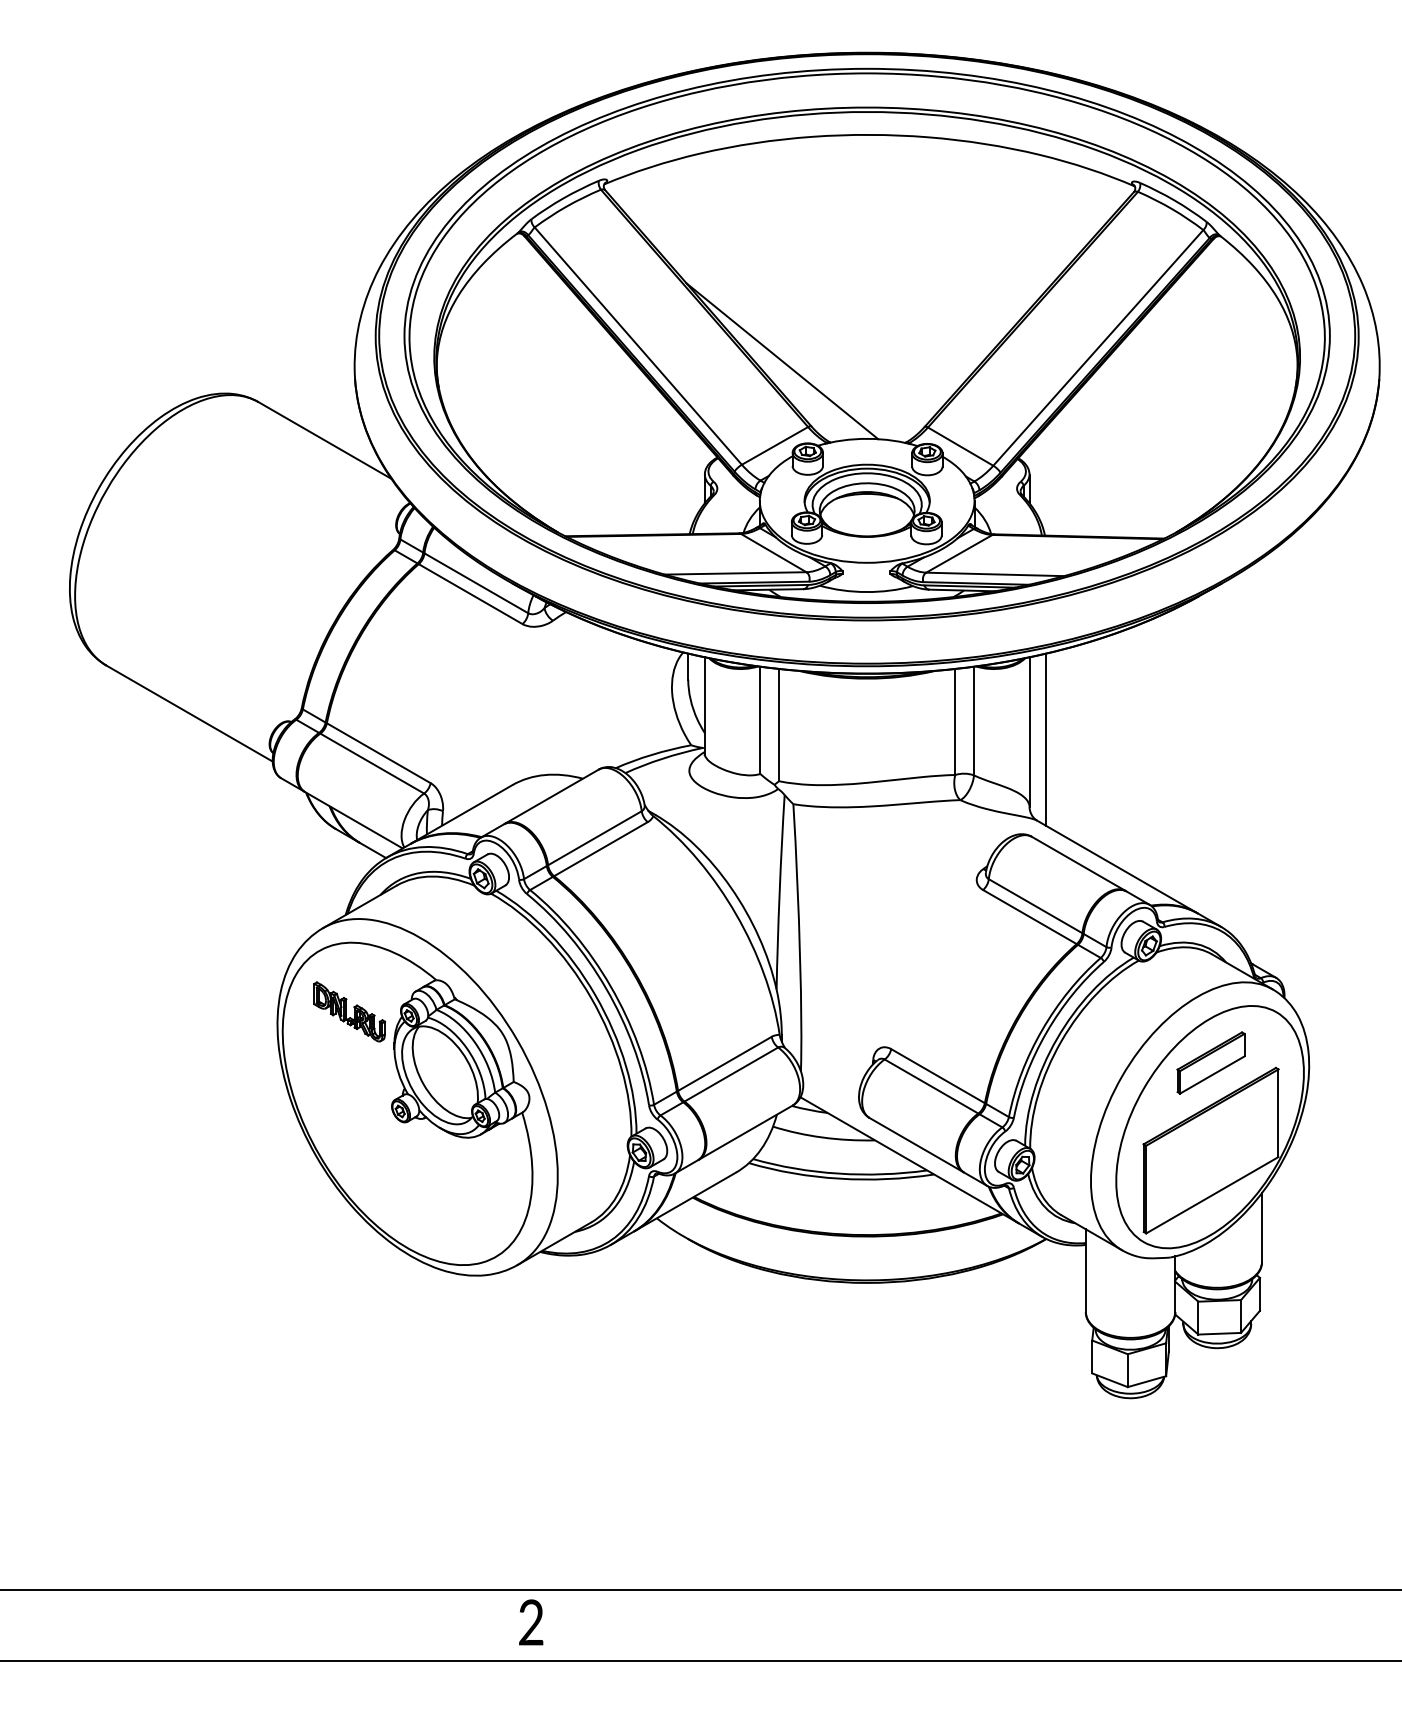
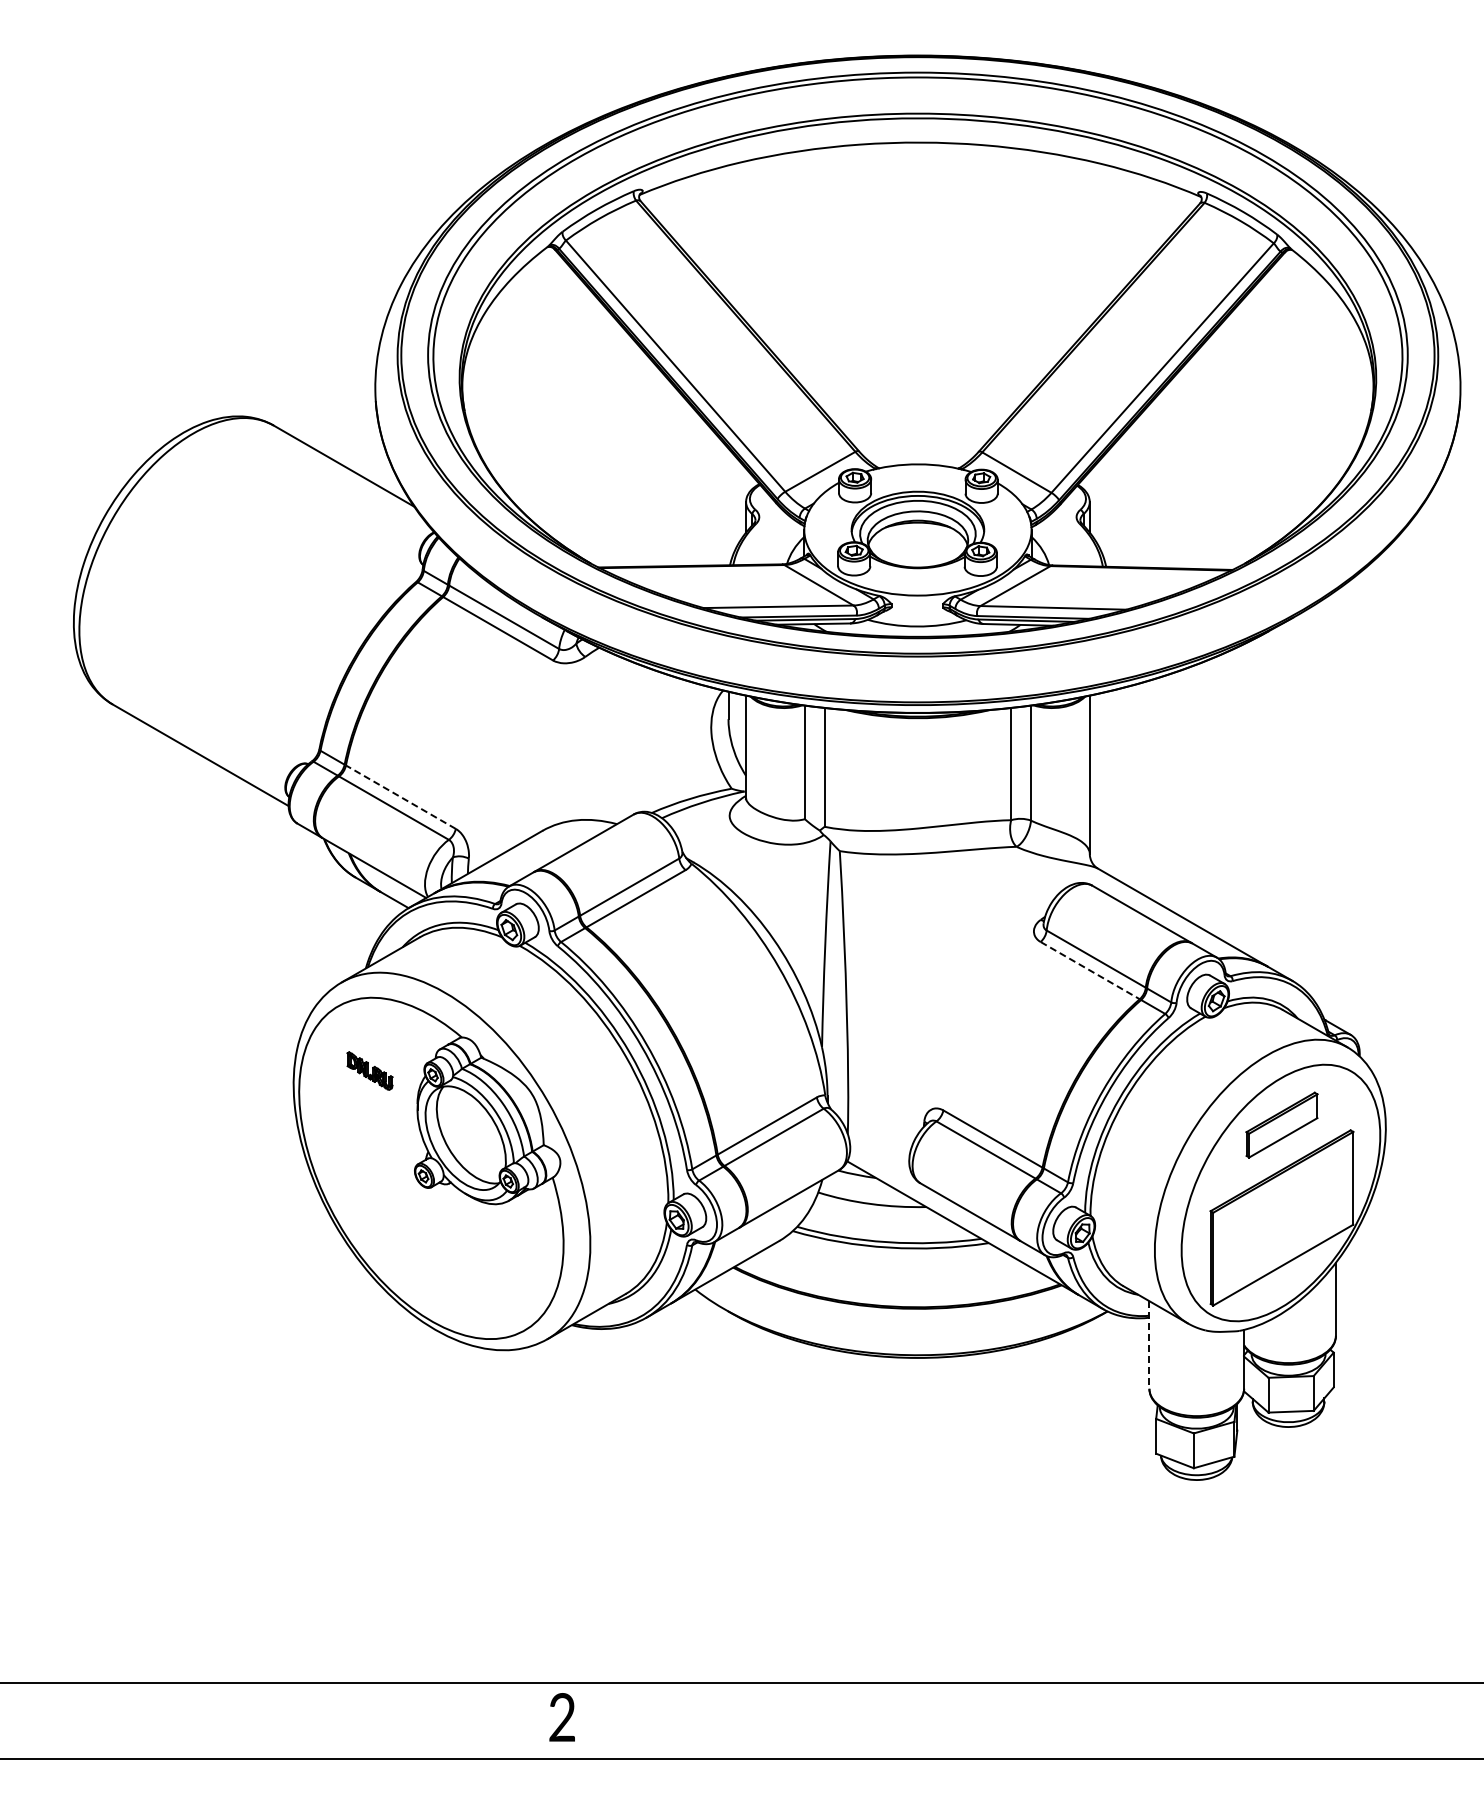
line: (781, 360) -> (827, 381), removed
line: (1046, 739) -> (1107, 782), removed
line: (378, 752) -> (400, 796), solid -> dashed
line: (1030, 916) -> (1090, 970), solid -> dashed
part: (349, 1011) -> (369, 1070), size x0.6
line: (1085, 1270) -> (1149, 1344), solid -> dashed

